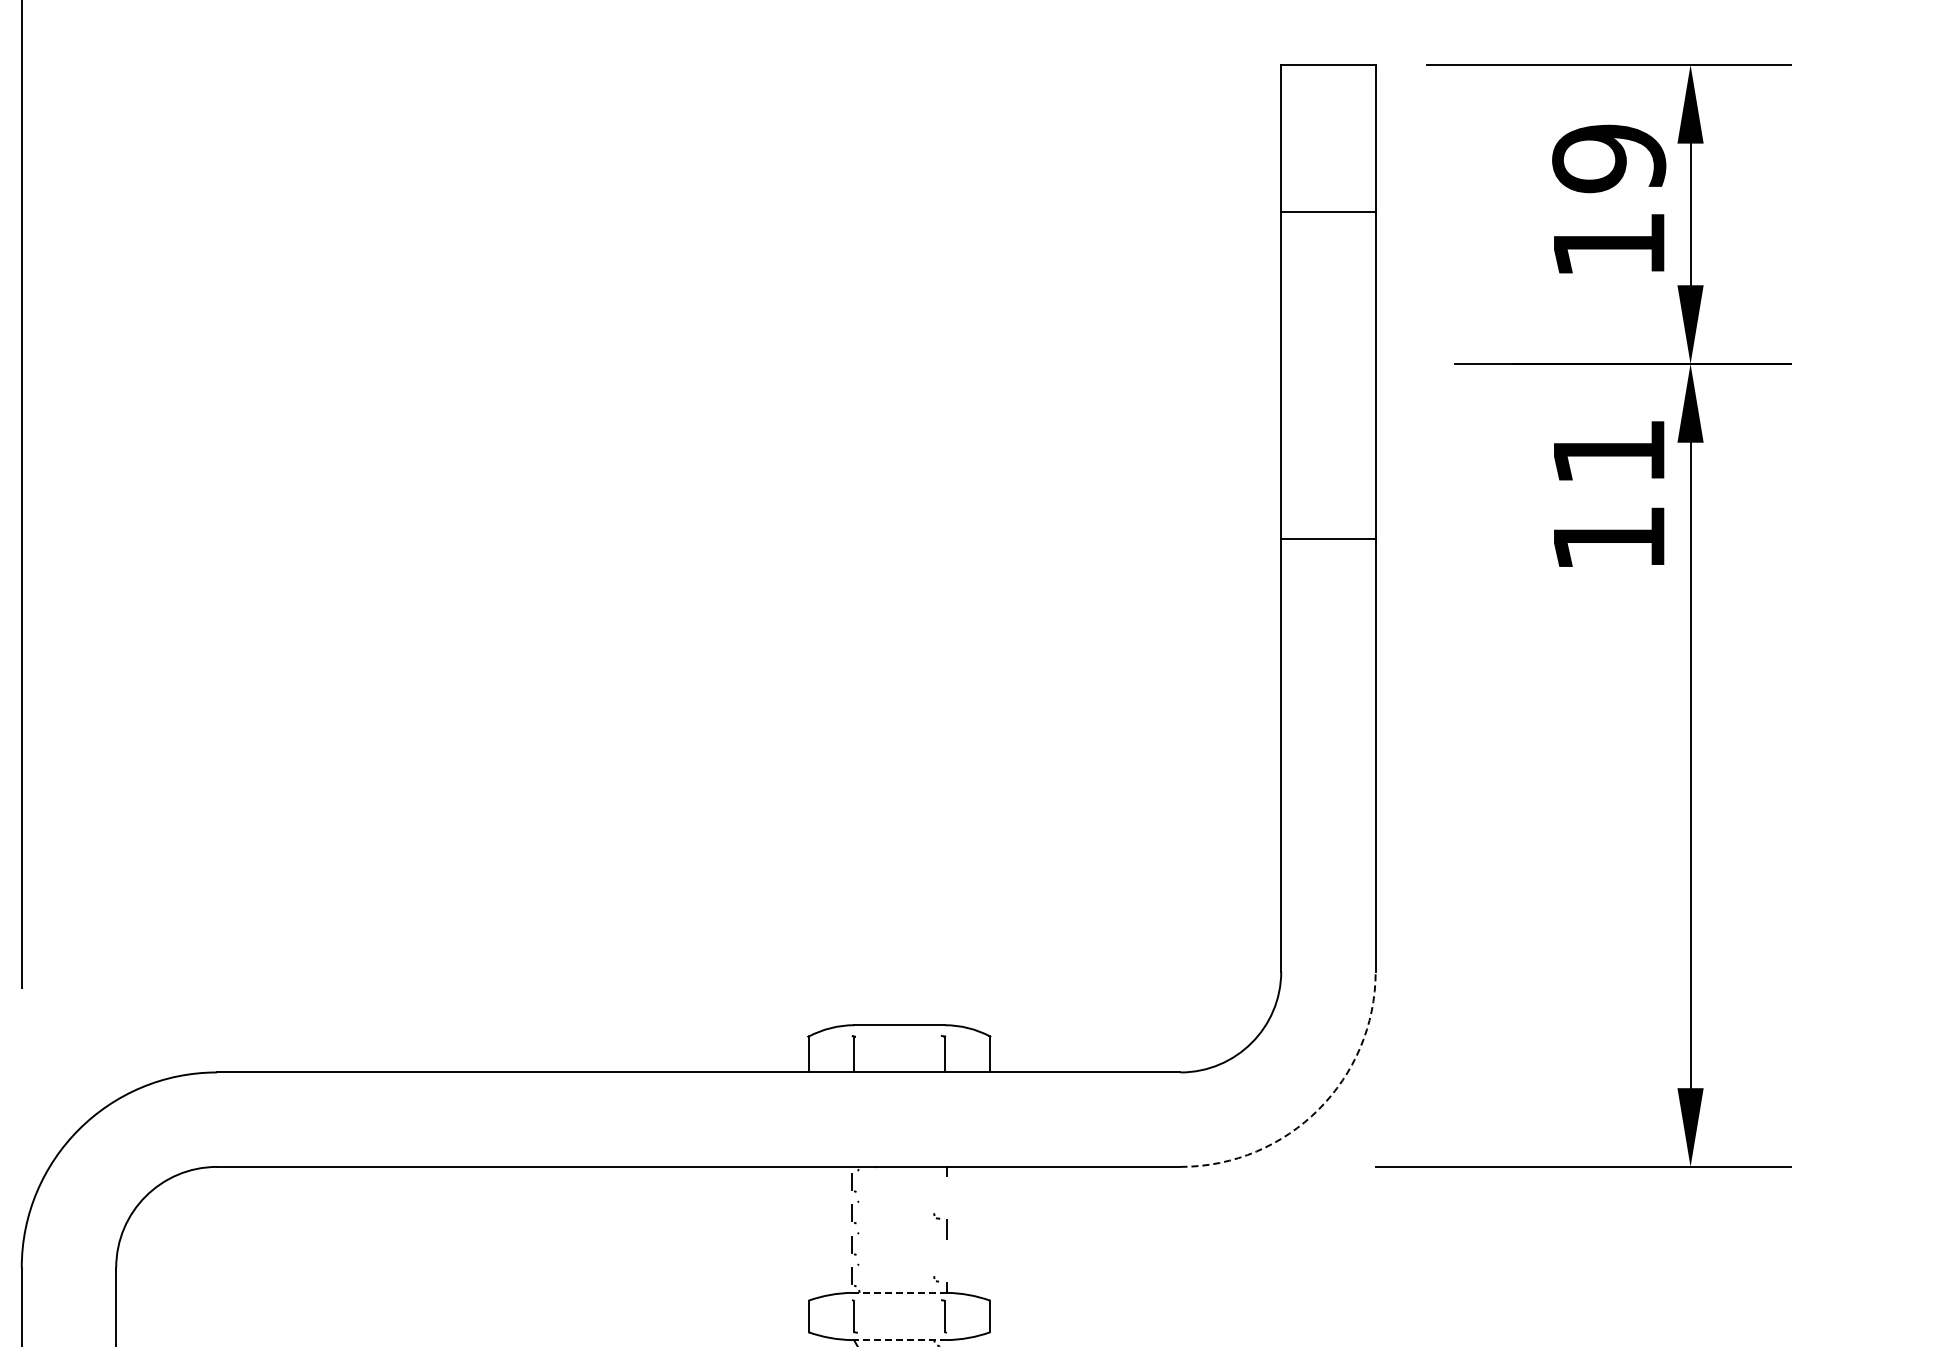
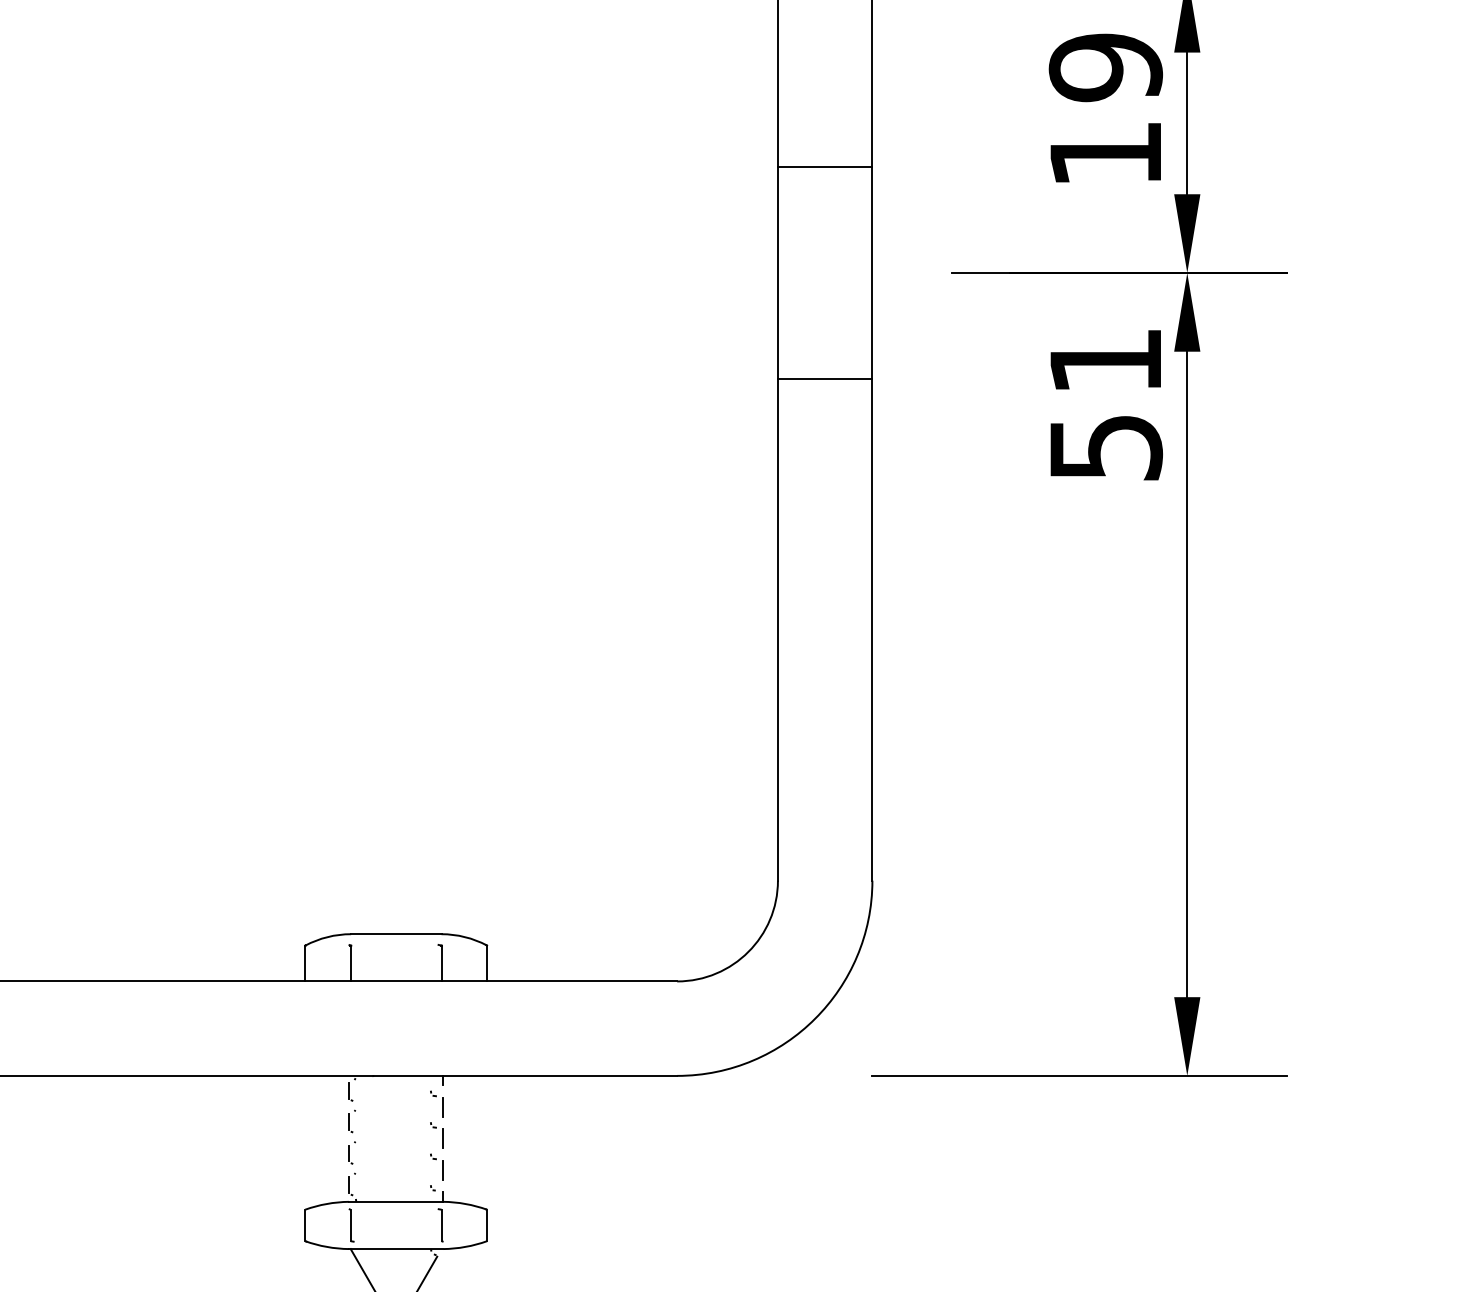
line: (1328, 211) -> (825, 166), moved
line: (1328, 539) -> (825, 379), moved
text: (1610, 539) -> (1107, 448), 11 -> 51
arc: (1318, 1109) -> (815, 1018), dashed -> solid
part: (940, 1194) -> (437, 1103), added
part: (940, 1257) -> (437, 1166), added
line: (898, 1292) -> (395, 1201), dashed -> solid
line: (899, 1340) -> (396, 1249), dashed -> solid

